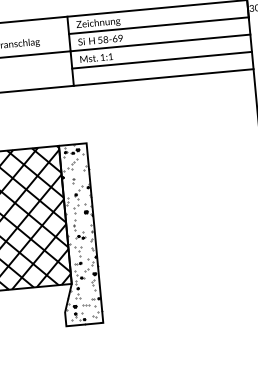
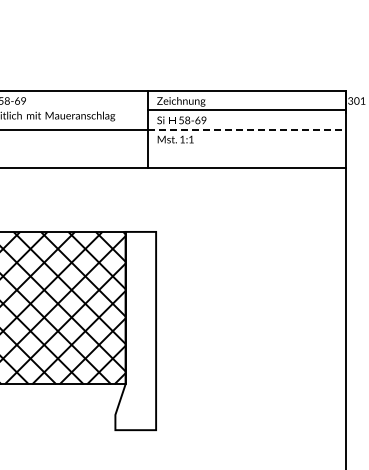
line: (160, 42) -> (247, 129), solid -> dashed
line: (161, 60) -> (246, 148), removed
hatch: (77, 235) -> (136, 331), removed

